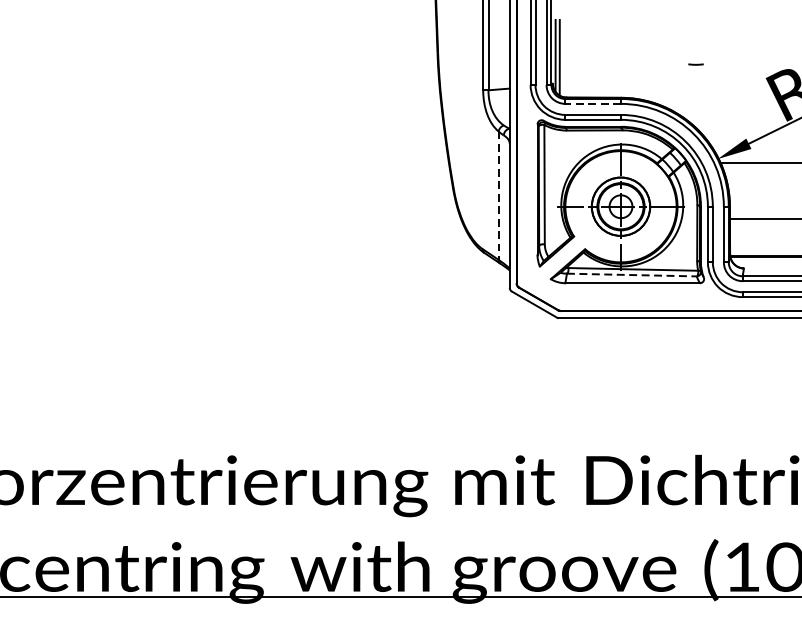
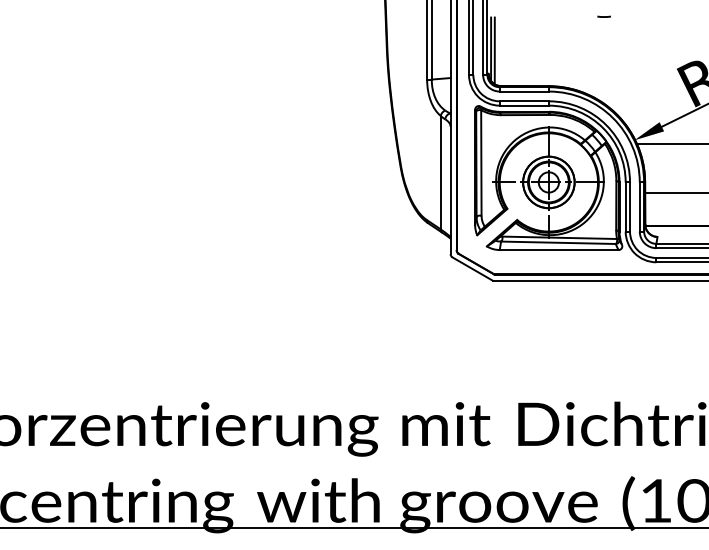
line: (695, 64) -> (603, 16), moved
line: (593, 103) -> (524, 91), dashed -> solid
line: (498, 195) -> (440, 172), dashed -> solid
line: (631, 274) -> (558, 242), dashed -> solid

